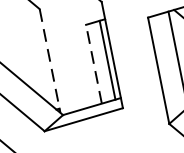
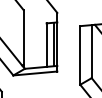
line: (49, 60) -> (23, 38), dashed -> solid
line: (93, 64) -> (46, 45), dashed -> solid

